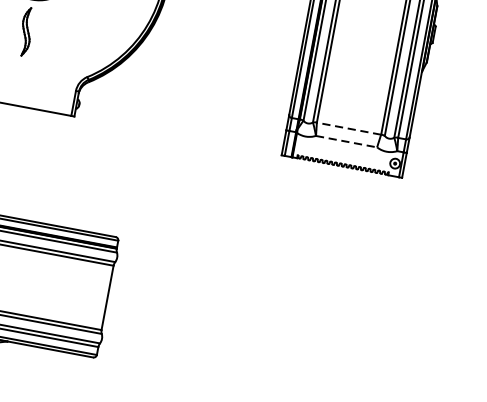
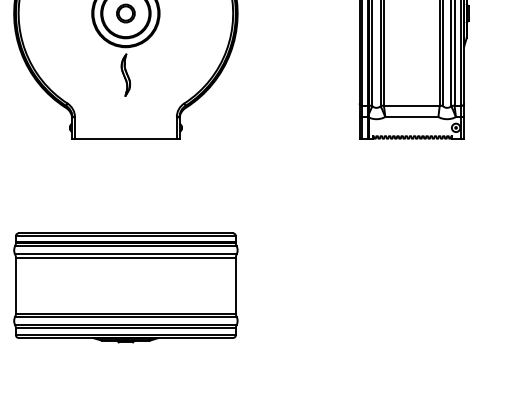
line: (348, 128) -> (411, 105), dashed -> solid
line: (346, 142) -> (411, 117), dashed -> solid

